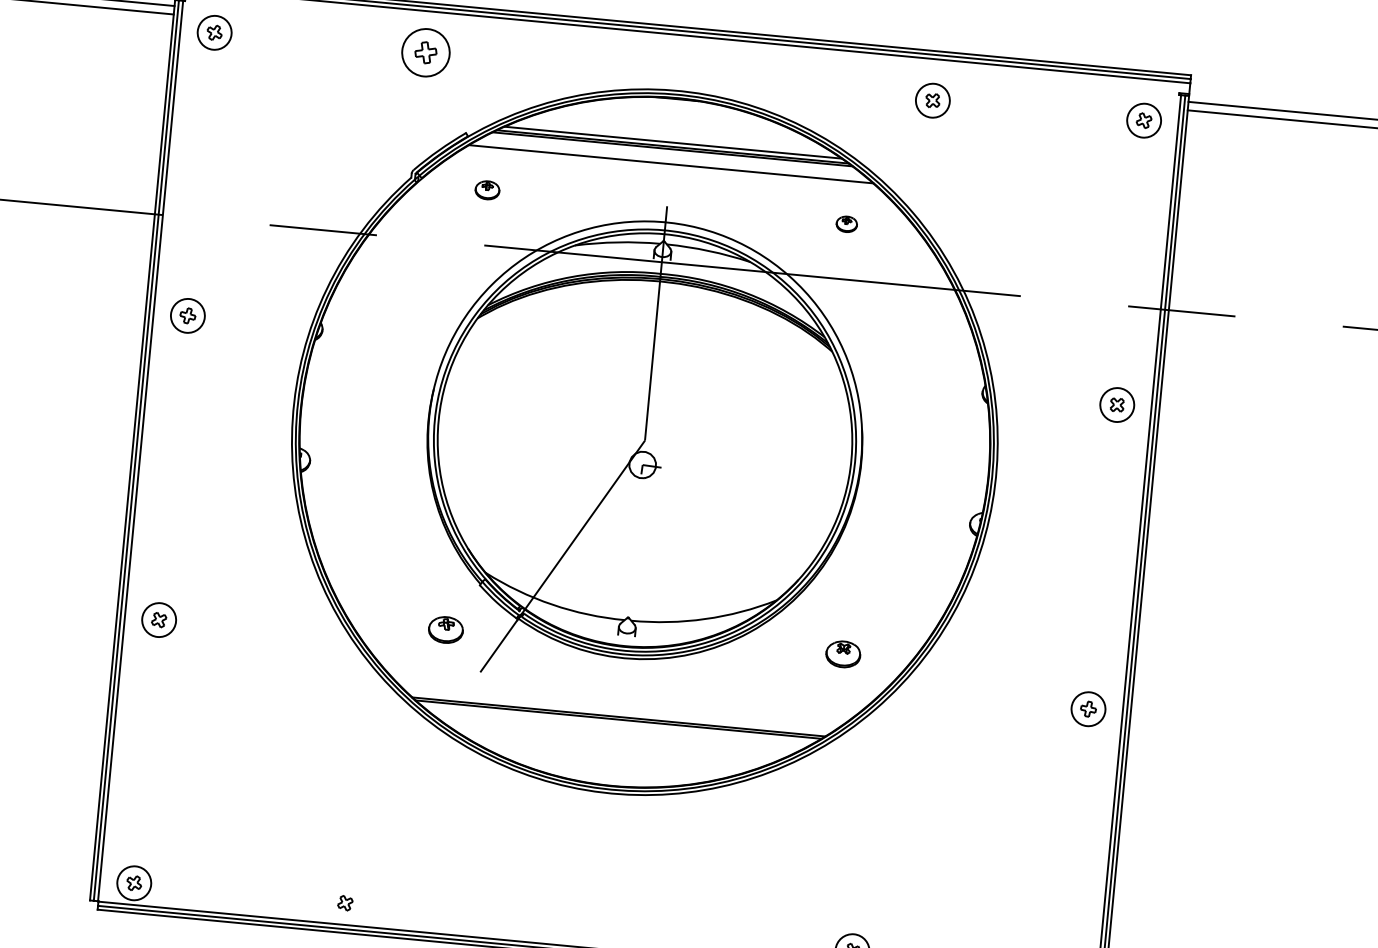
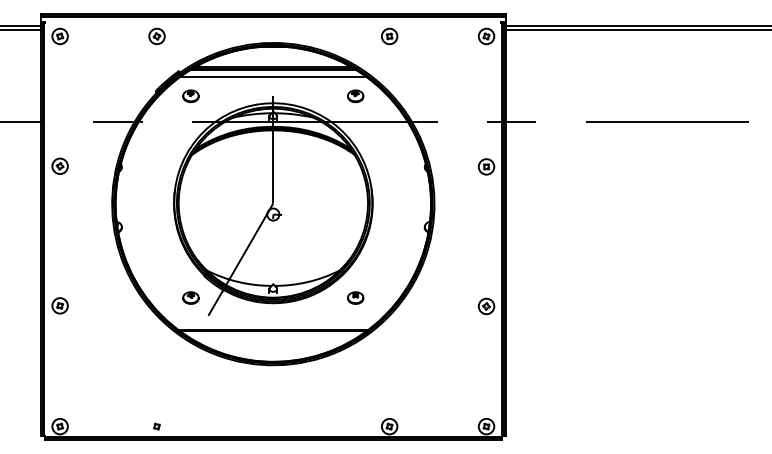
part: (424, 52) -> (156, 36), size x0.71
part: (486, 190) -> (190, 96), size x1.43
part: (846, 224) -> (355, 96), size x1.67
part: (842, 653) -> (355, 297), moved

